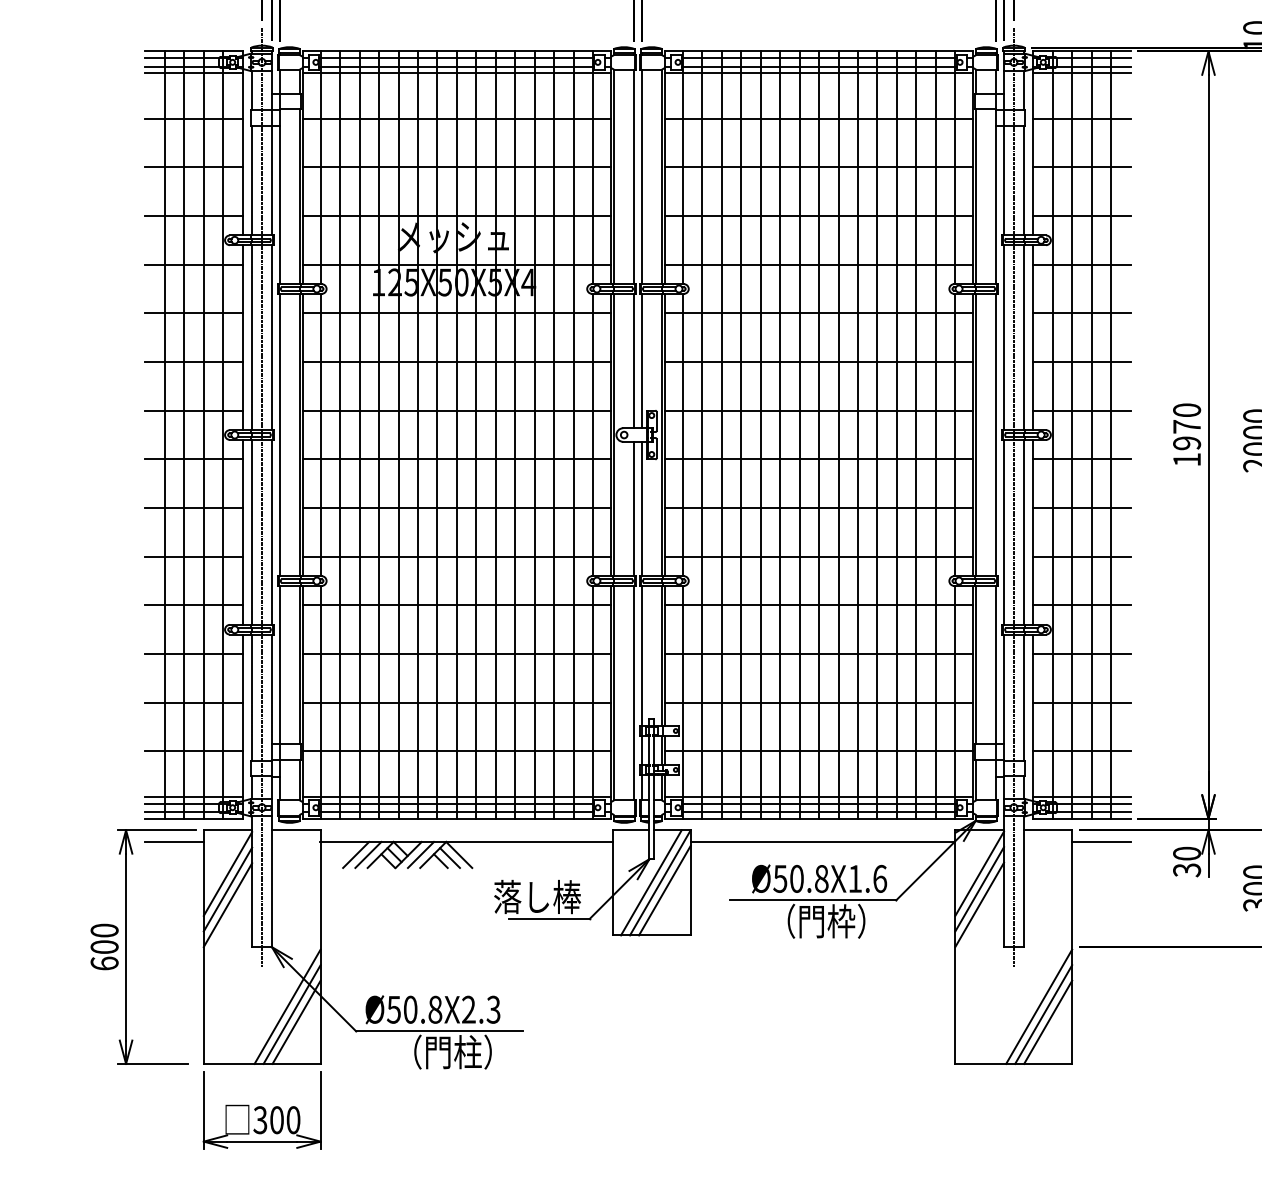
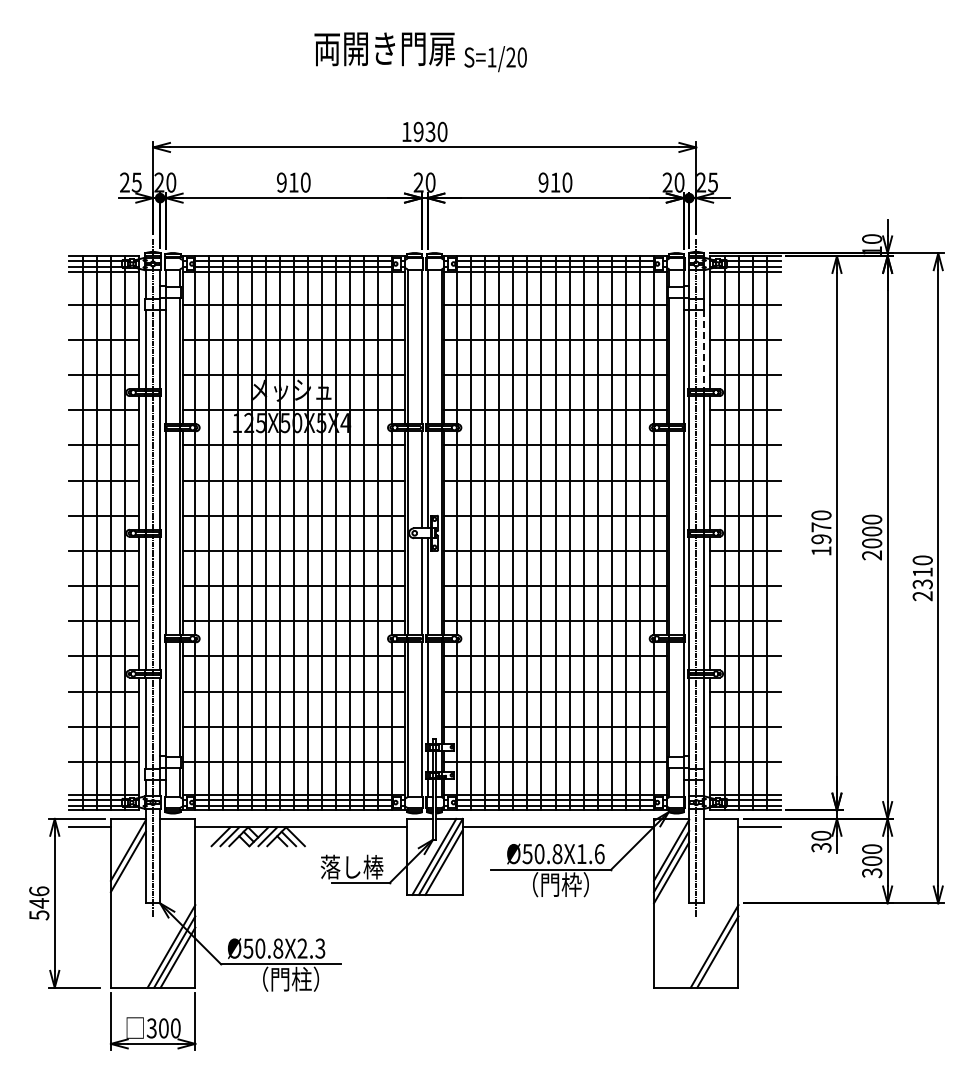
line: (1023, 180) -> (703, 349), solid -> dashed
line: (226, 904) -> (127, 872), removed
text: (104, 947) -> (39, 903), 600 -> 546
line: (1047, 1022) -> (720, 957), removed

